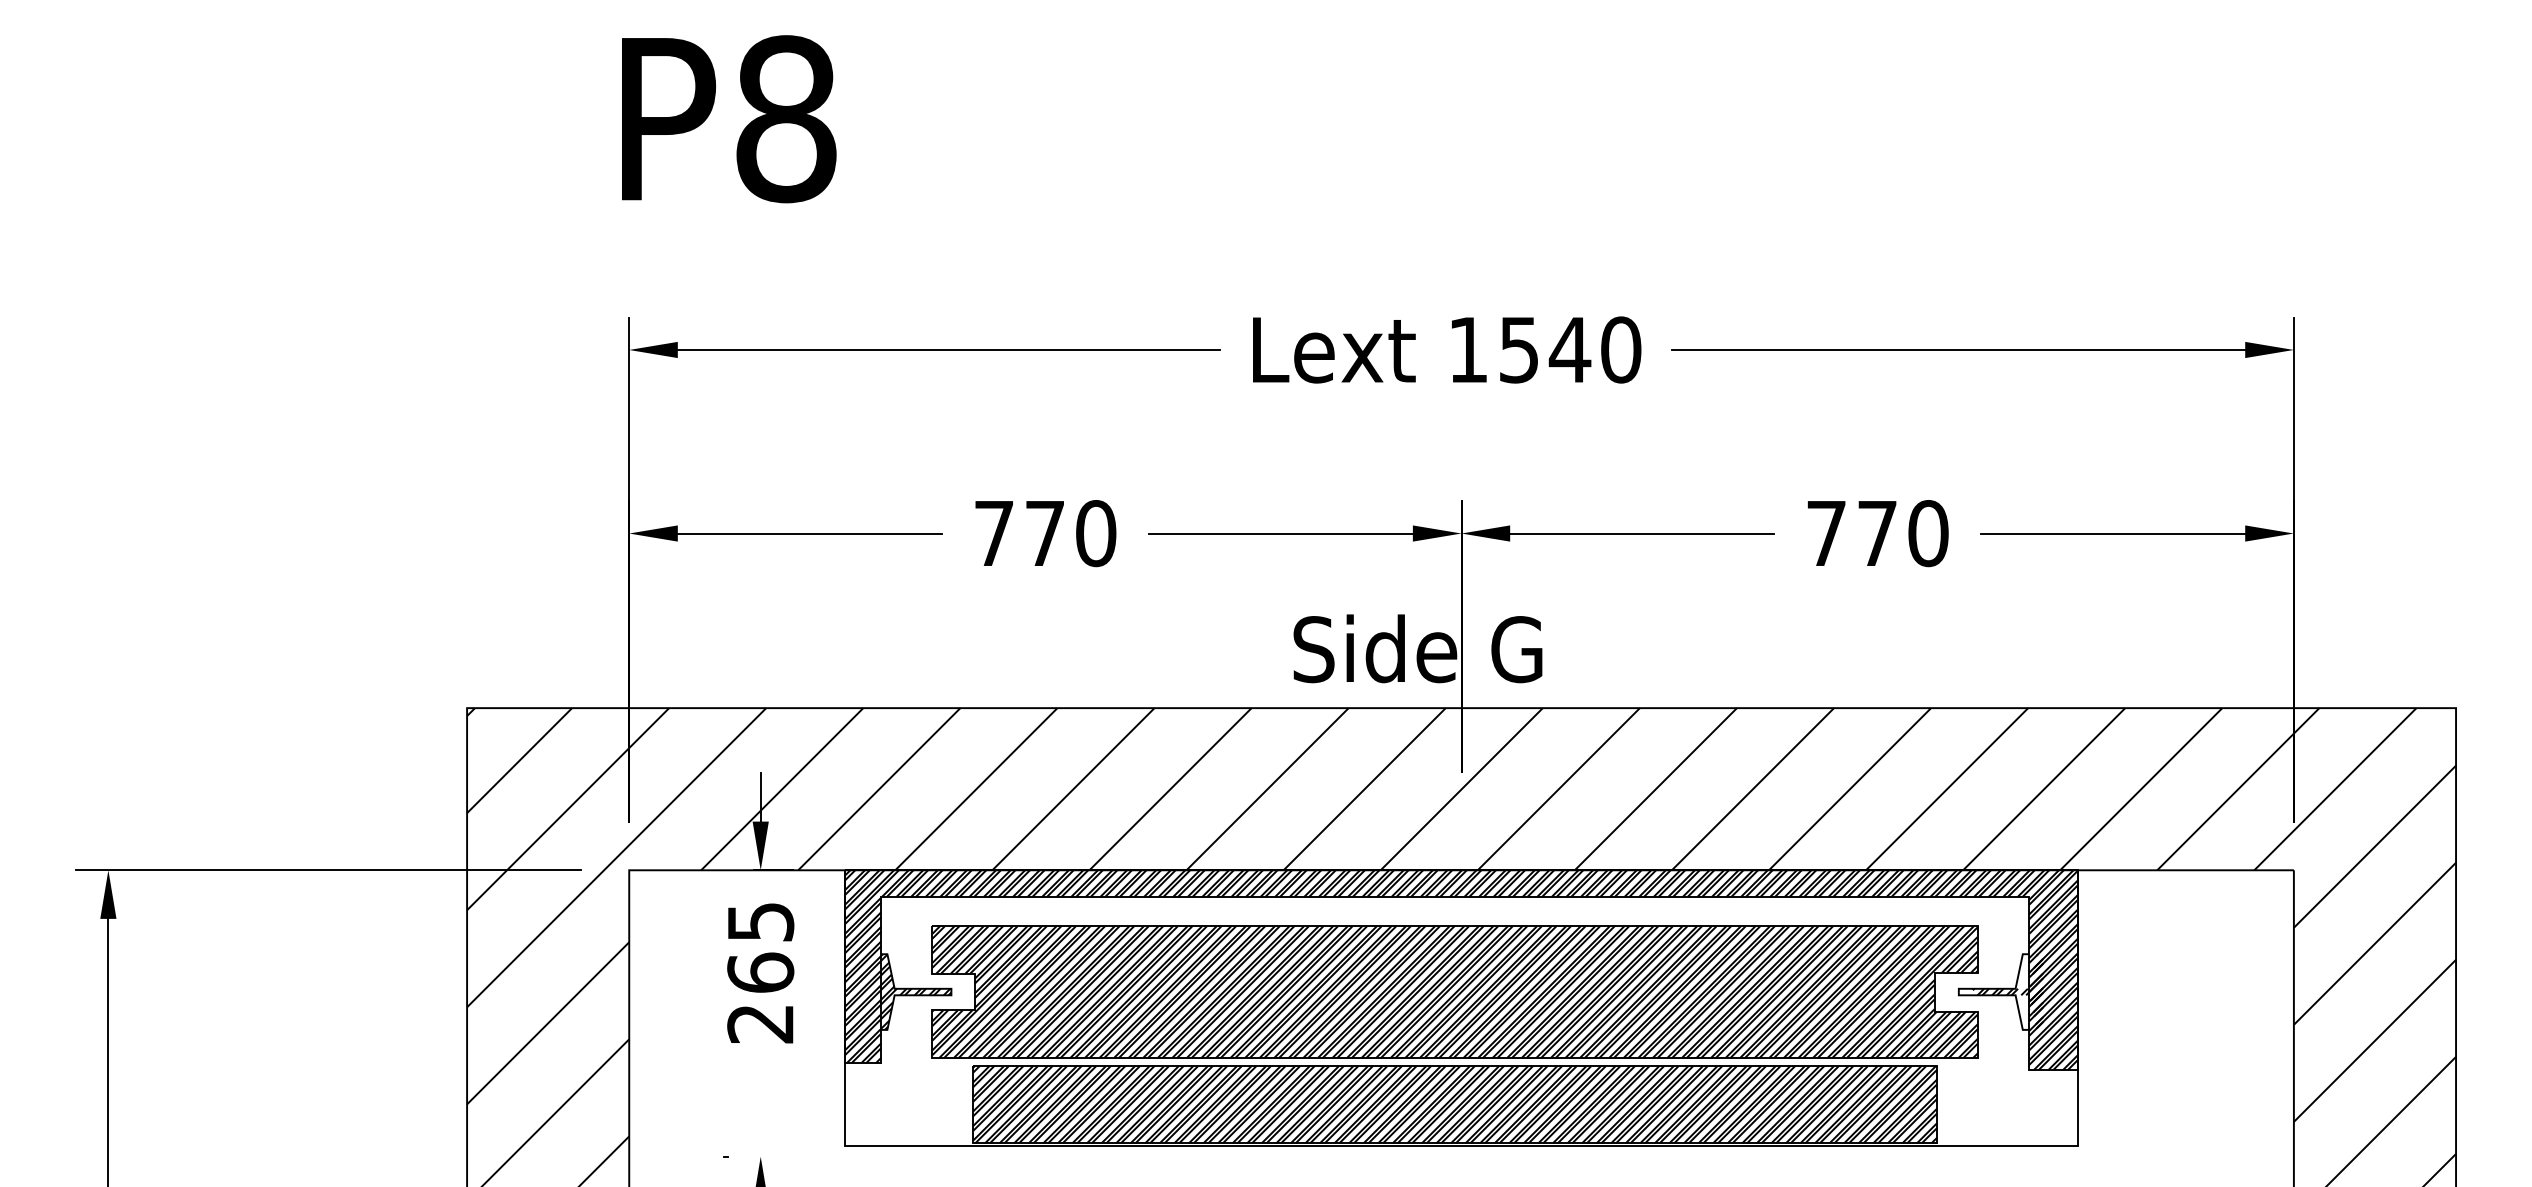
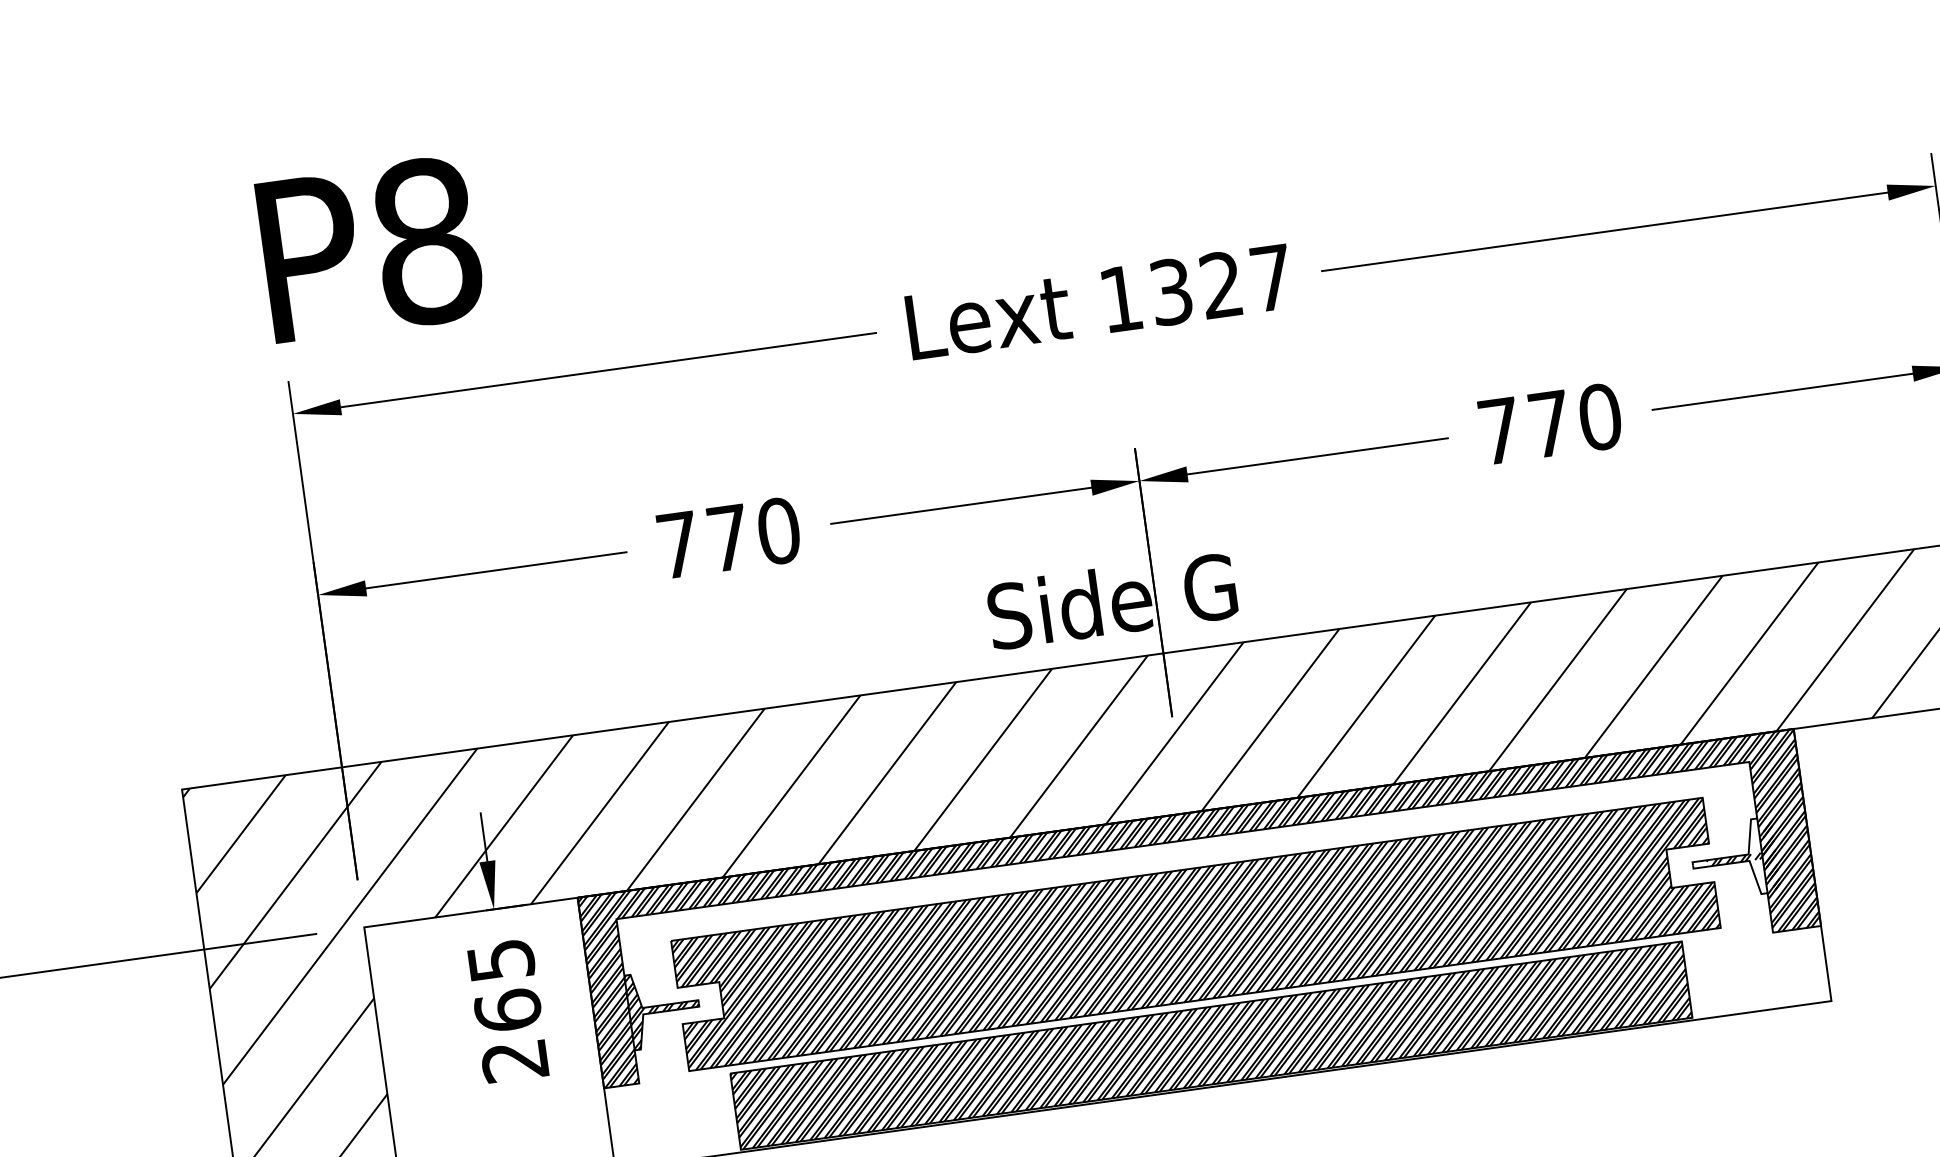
text: (729, 119) -> (371, 249), moved
text: (1570, 349) -> (1221, 284), 1540 -> 1327

